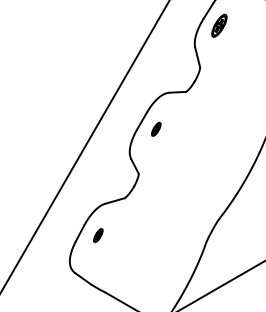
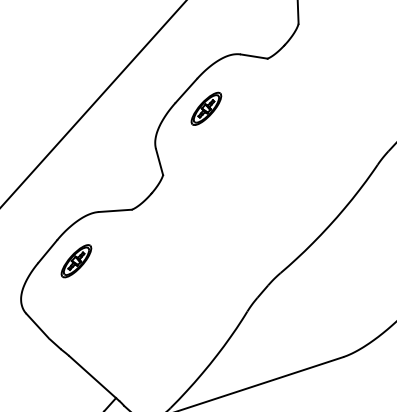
part: (156, 129) -> (206, 109), size x1.67
part: (98, 235) -> (76, 261), size x1.67

